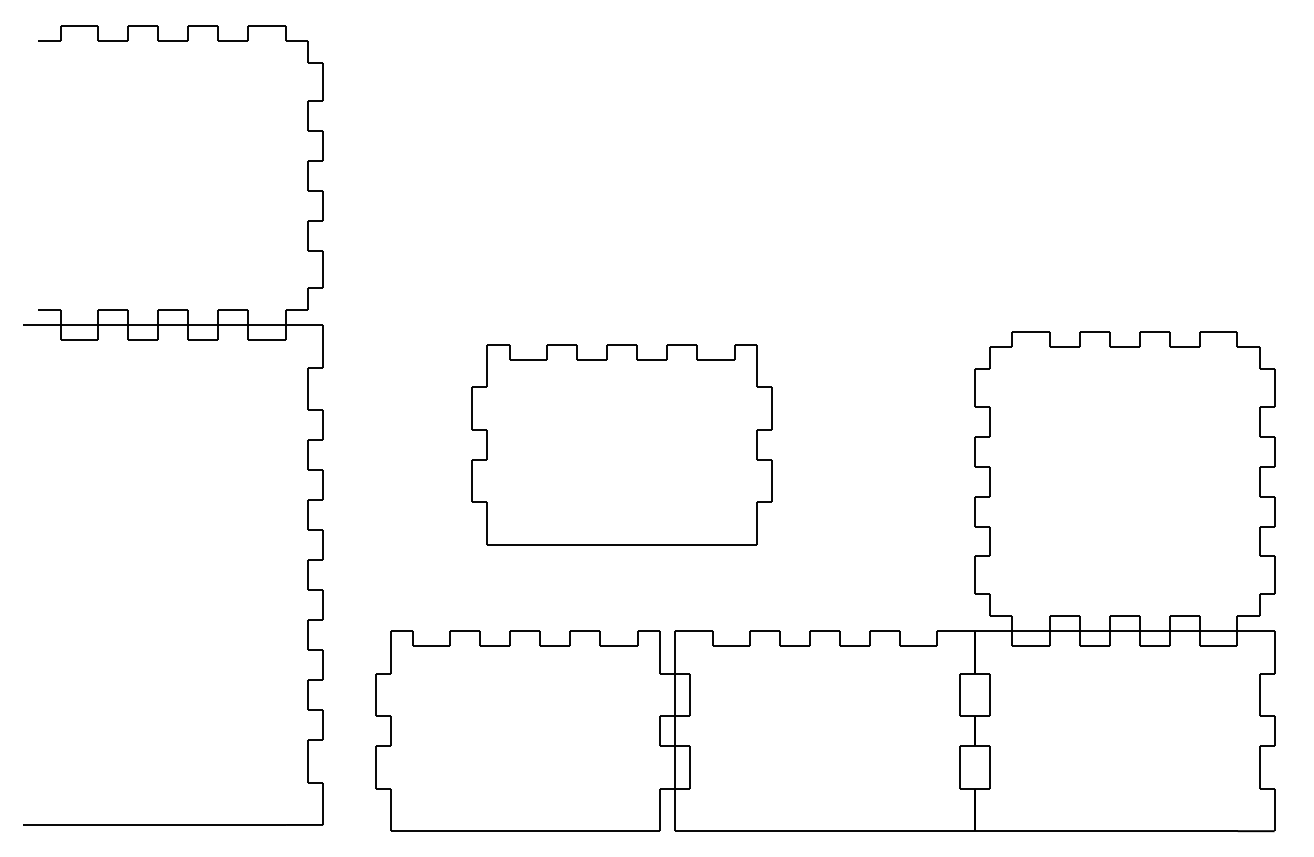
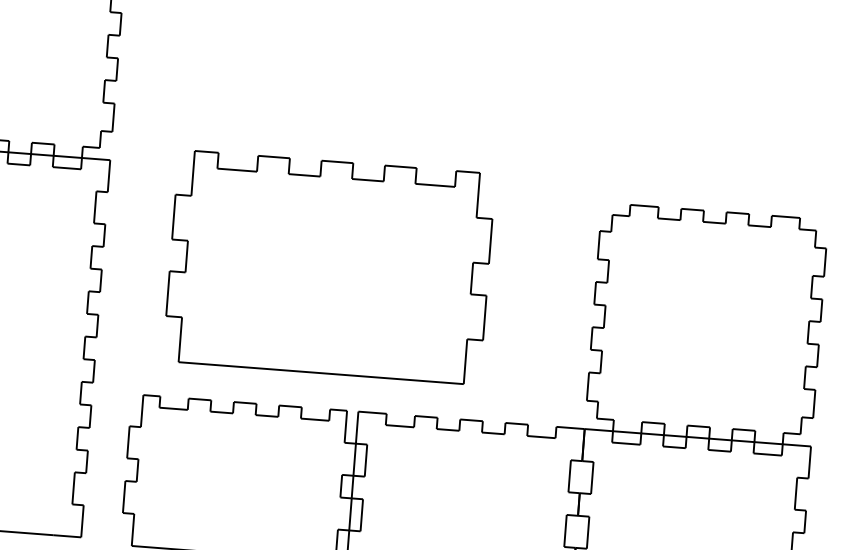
part: (621, 444) -> (328, 267), size x1.4

